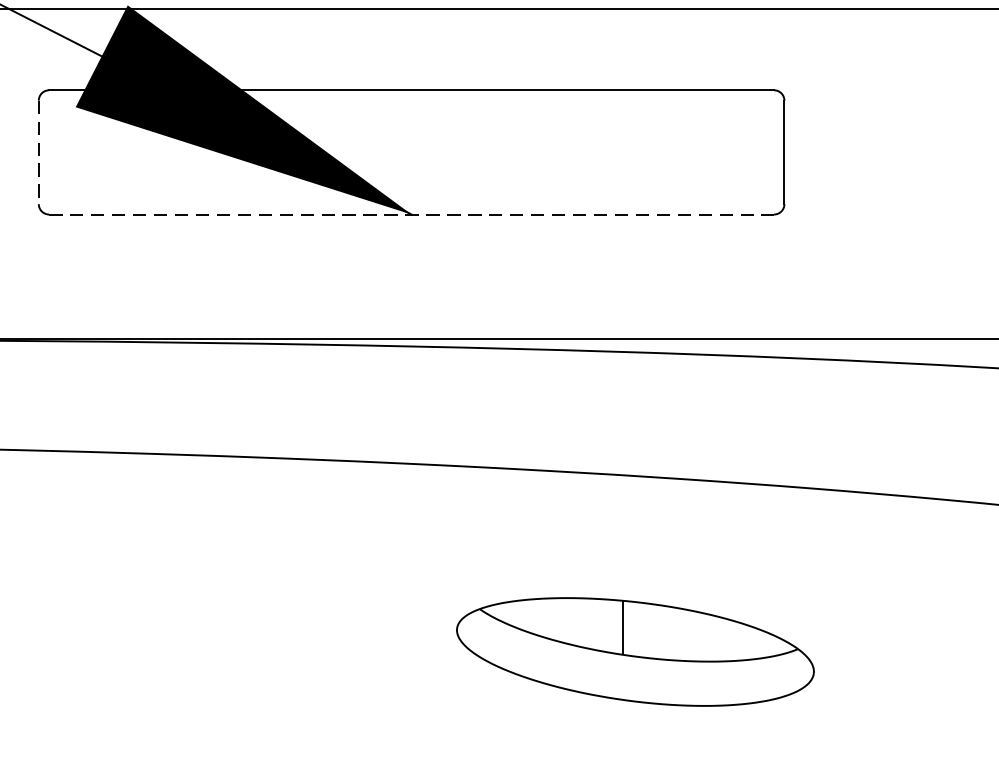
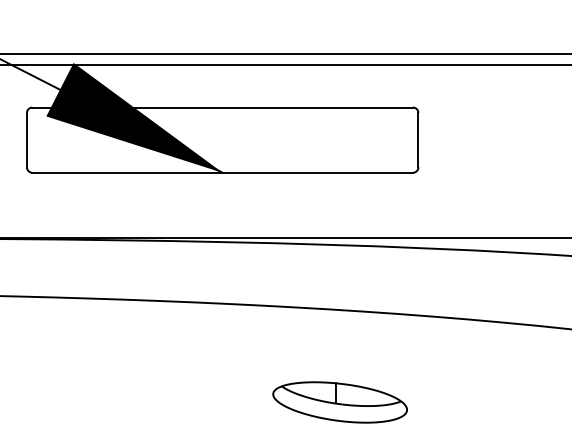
line: (37, 153) -> (26, 140), dashed -> solid
line: (413, 214) -> (223, 172), dashed -> solid
part: (634, 652) -> (339, 402), size x0.71

